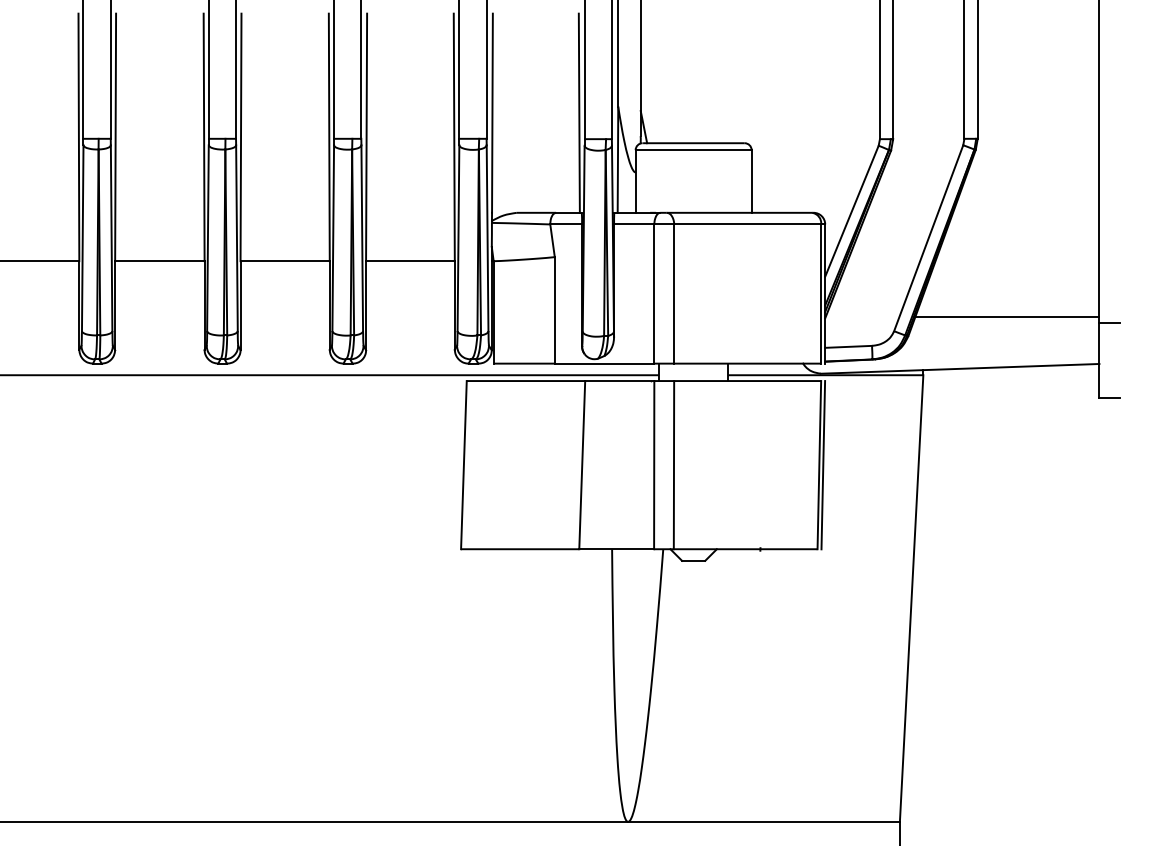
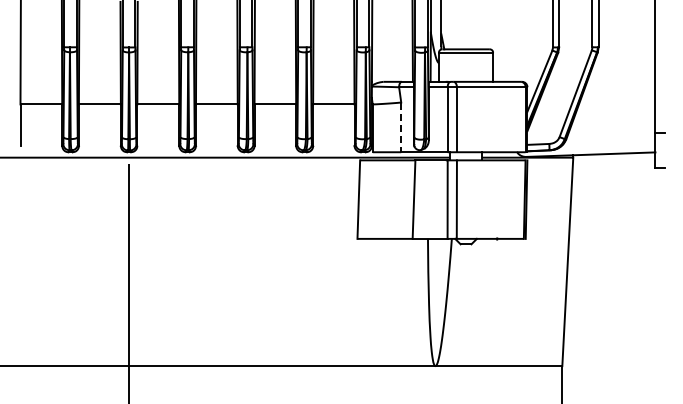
line: (555, 310) -> (401, 127), solid -> dashed
line: (1007, 317) -> (612, 130), removed

